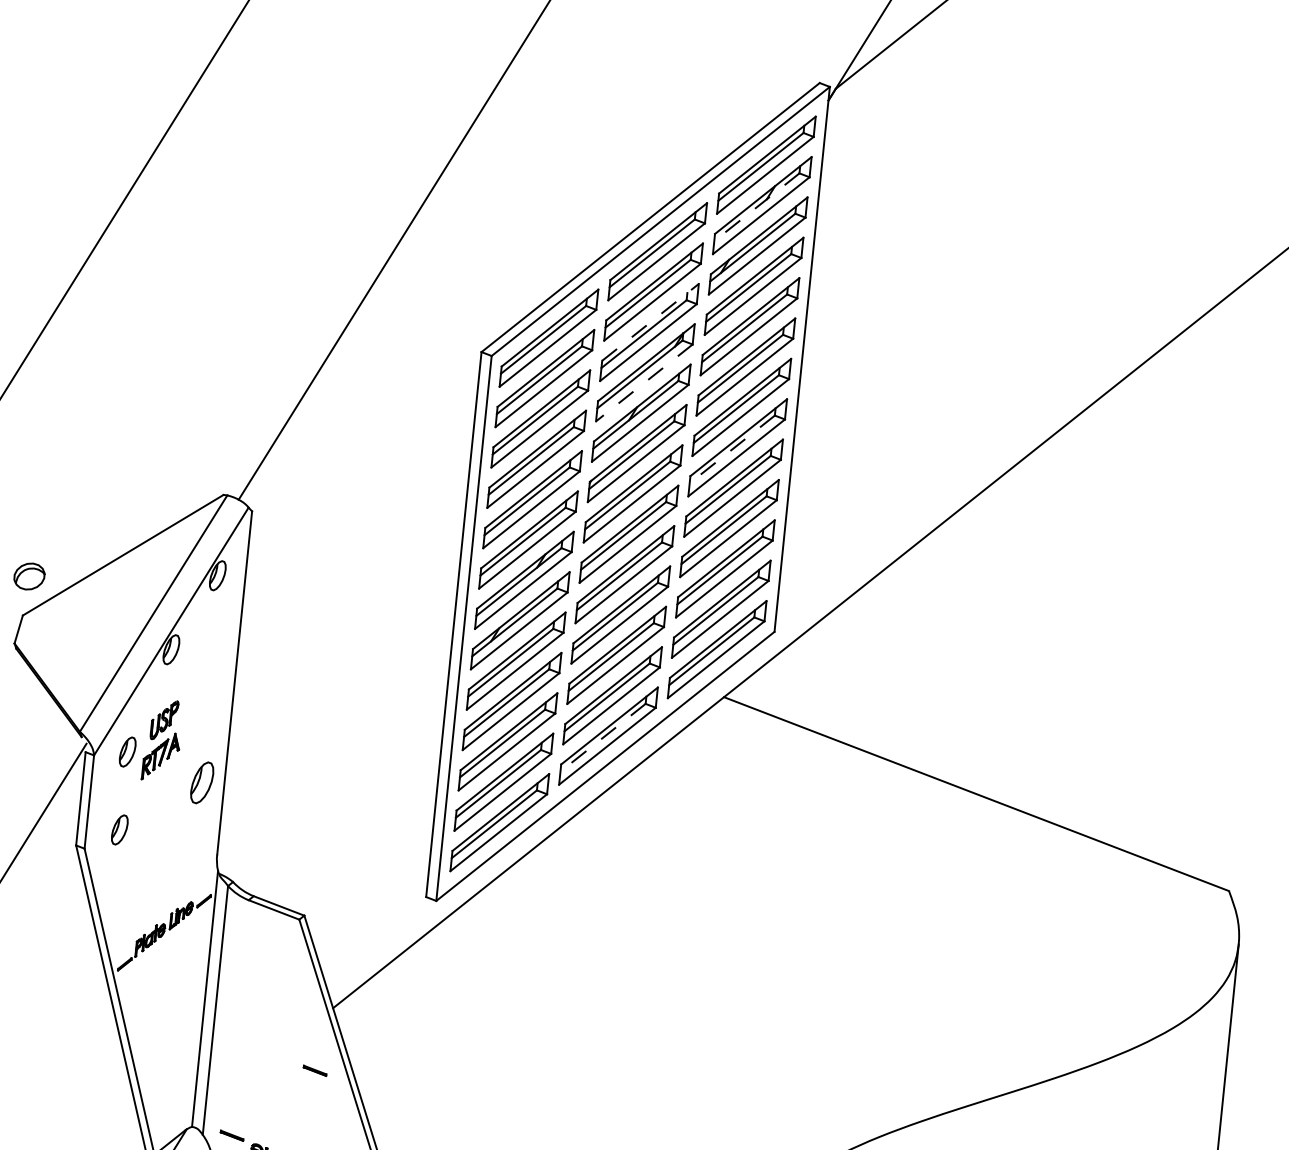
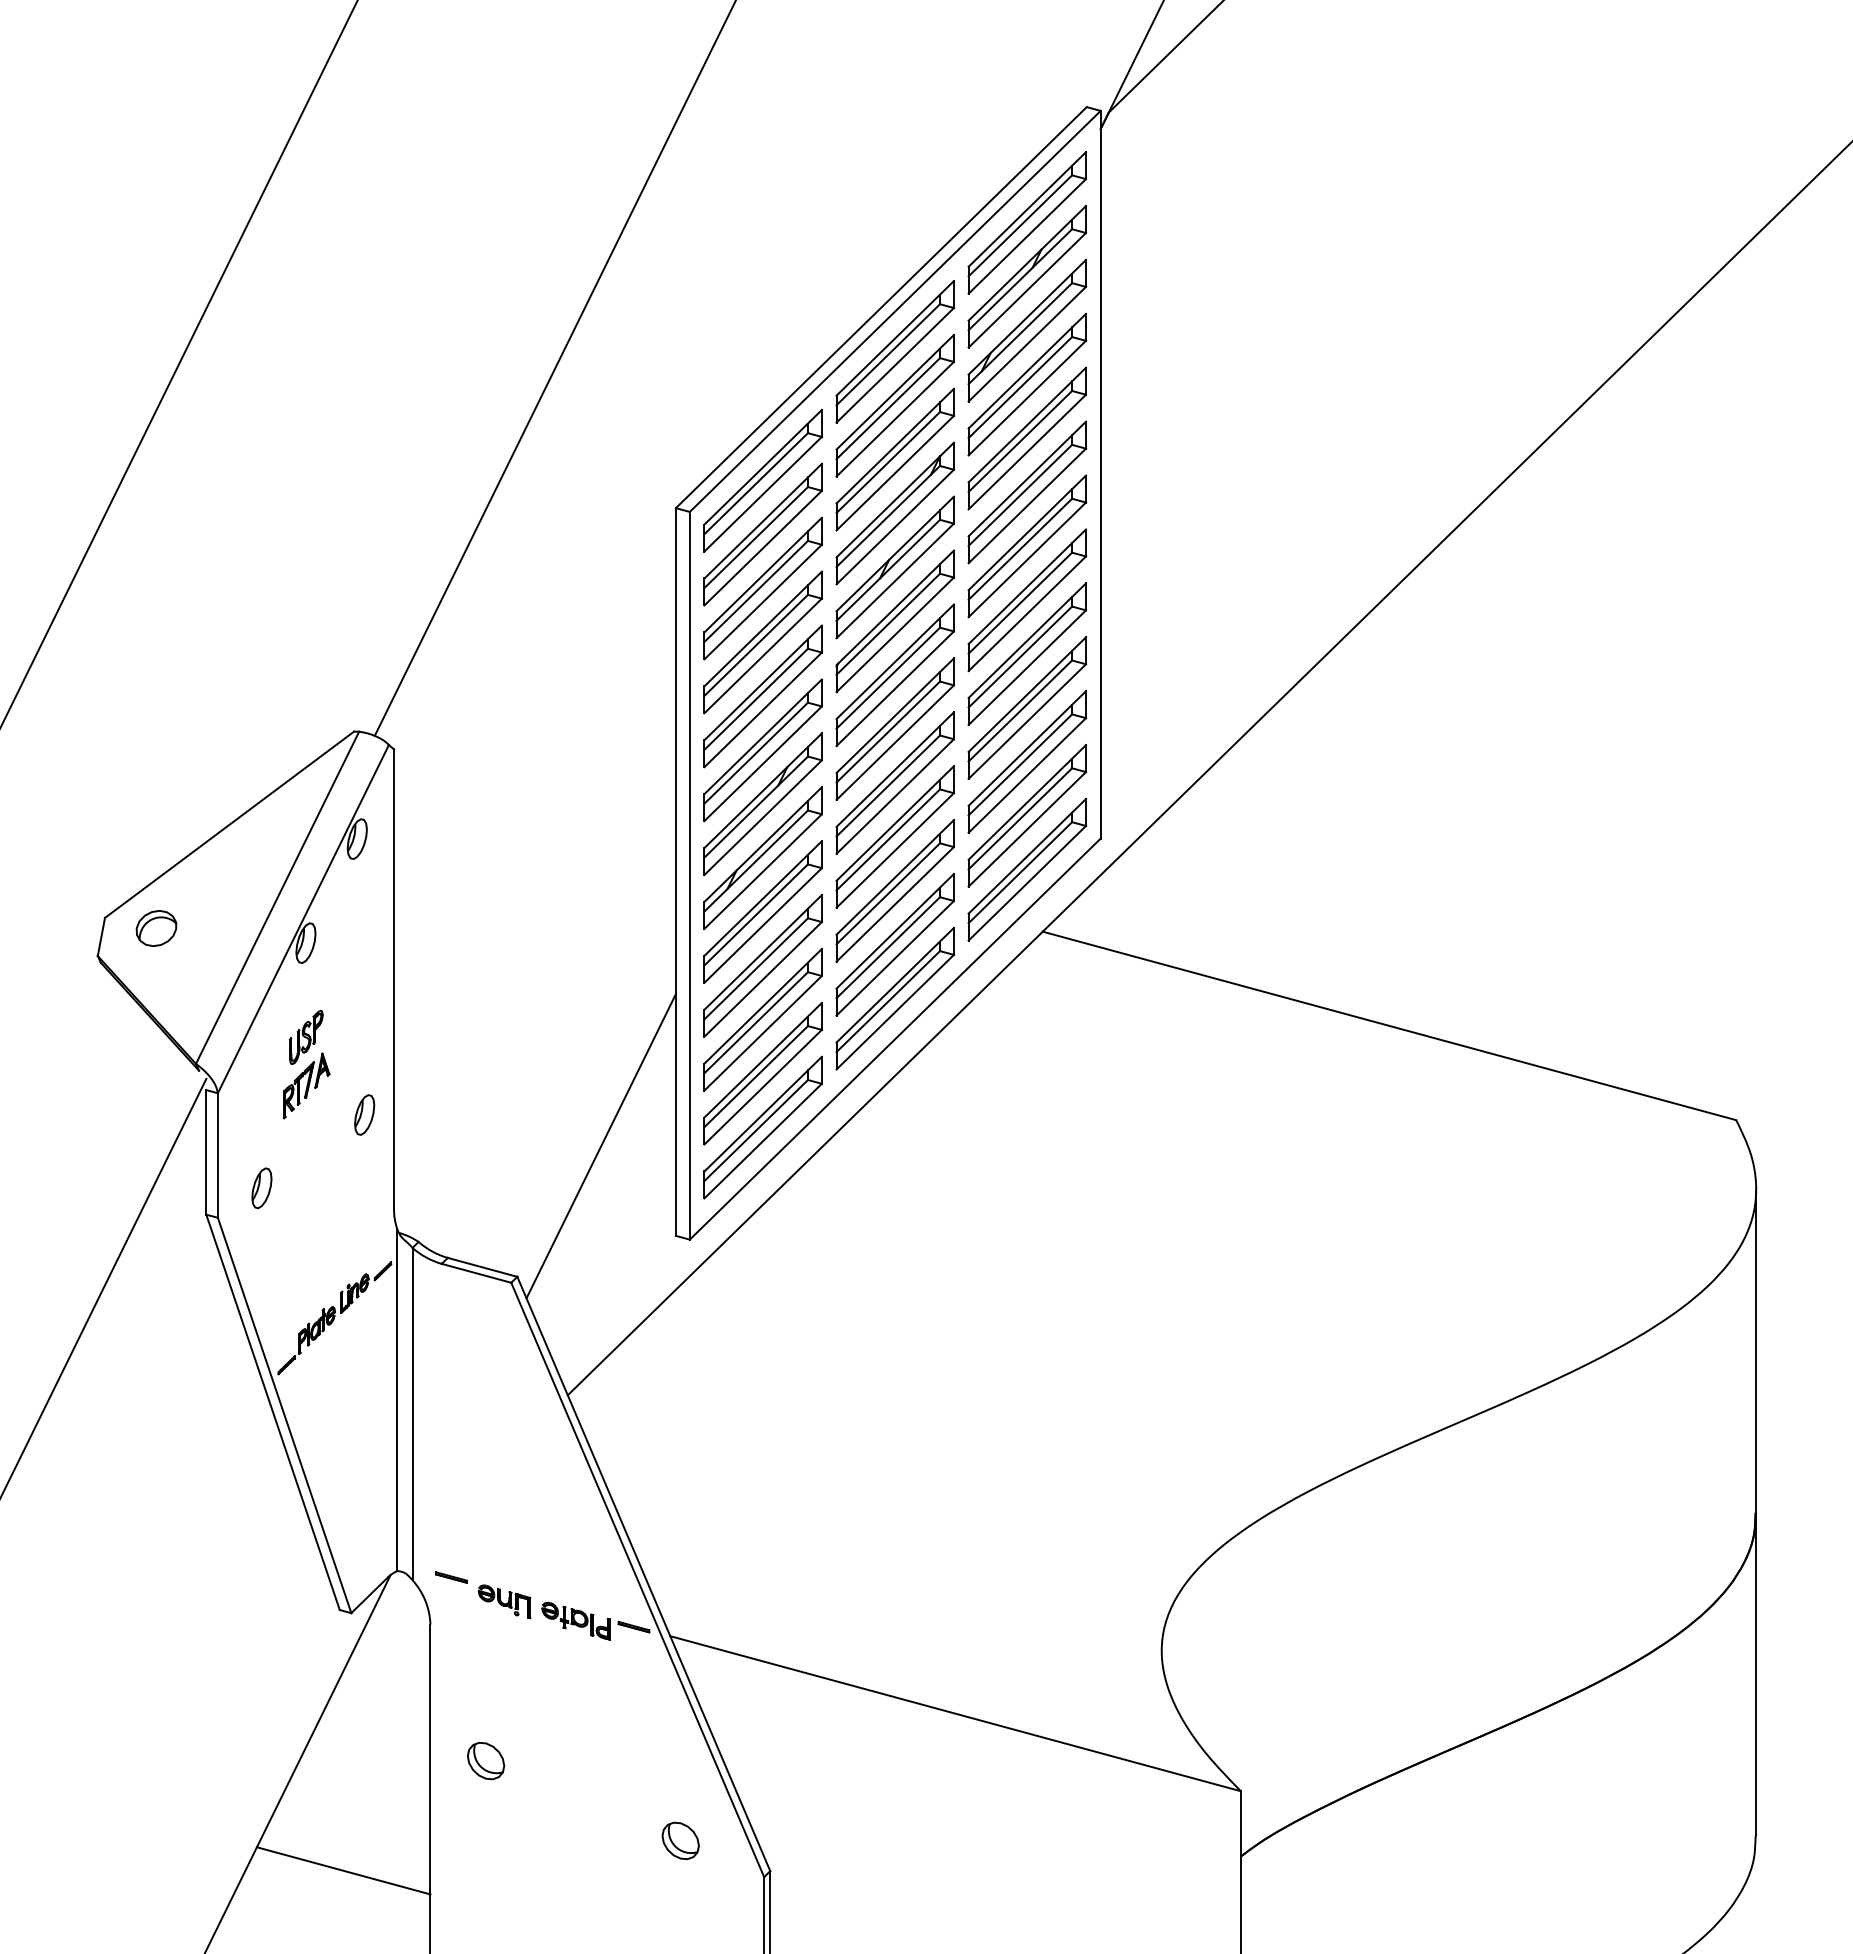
line: (756, 207) -> (1020, 280), dashed -> solid
line: (650, 321) -> (895, 445), dashed -> solid
line: (643, 383) -> (894, 527), dashed -> solid
line: (732, 449) -> (1020, 603), dashed -> solid
part: (29, 576) -> (156, 928), moved
line: (602, 737) -> (887, 1001), dashed -> solid
part: (127, 752) -> (261, 1084), removed
part: (202, 782) -> (364, 1114), size x0.71
line: (376, 824) -> (600, 1146), added
part: (315, 1070) -> (552, 1480), removed

